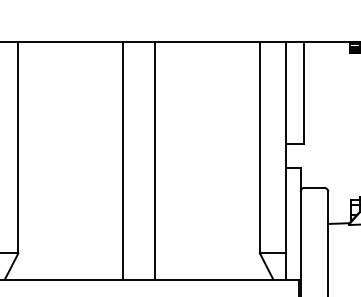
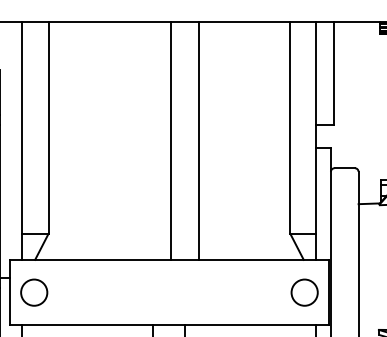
line: (123, 160) -> (171, 140), moved
line: (155, 160) -> (199, 140), moved

